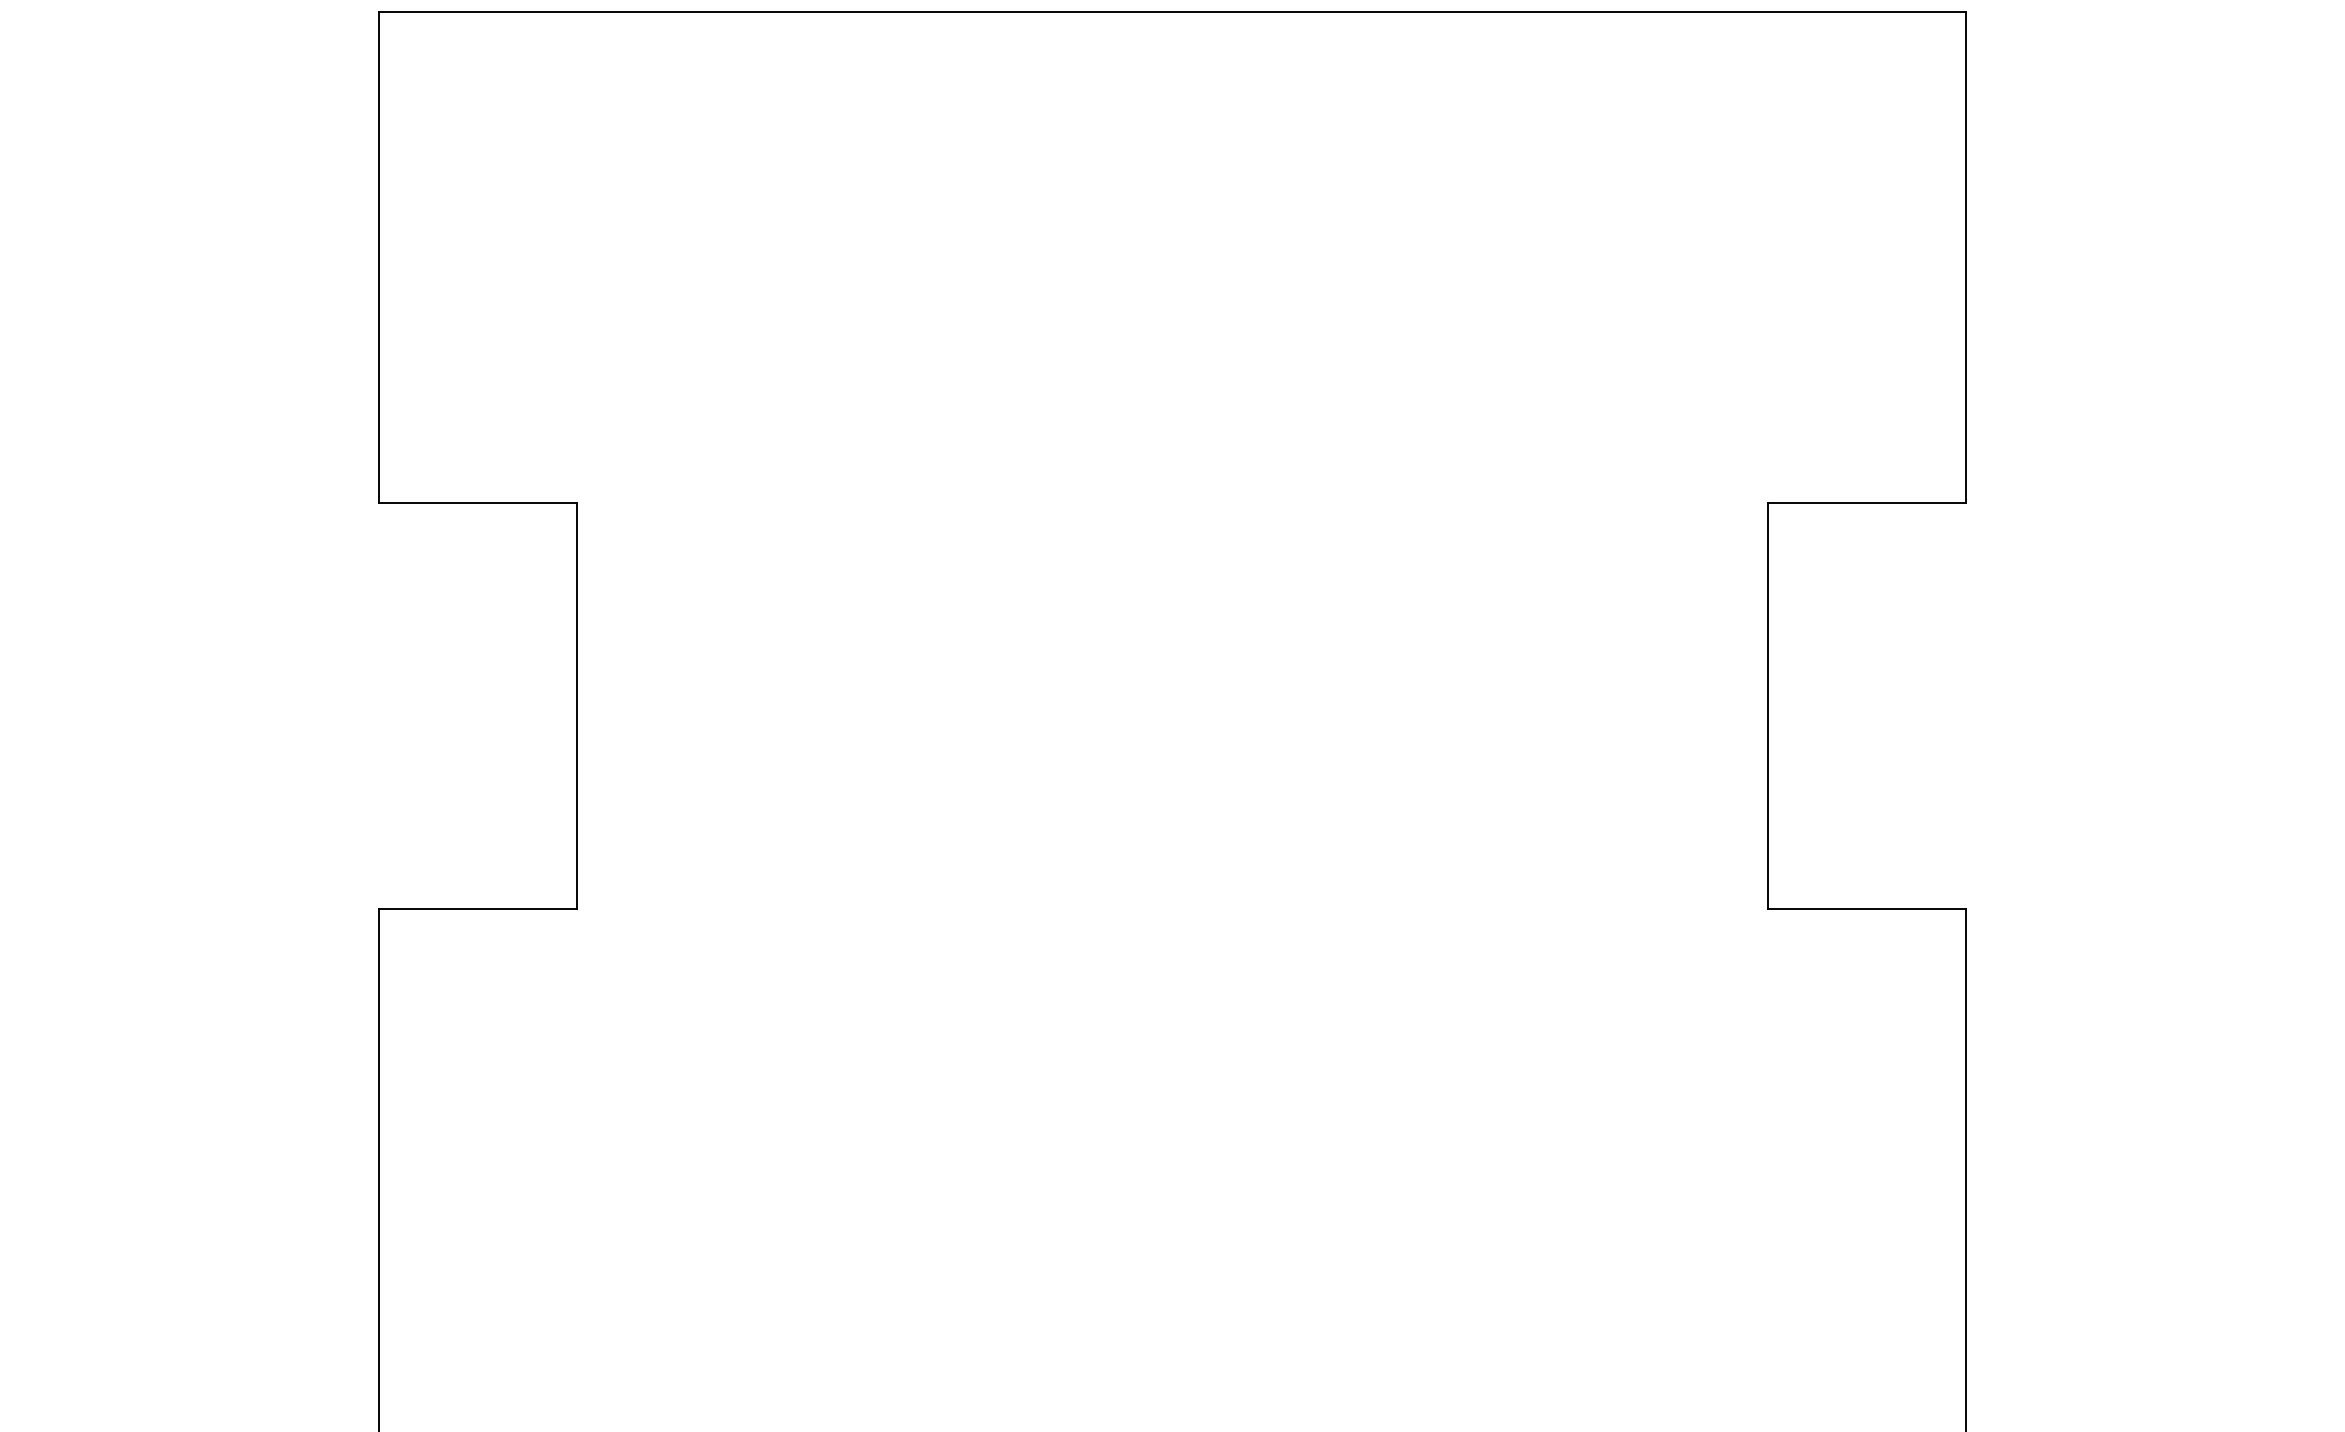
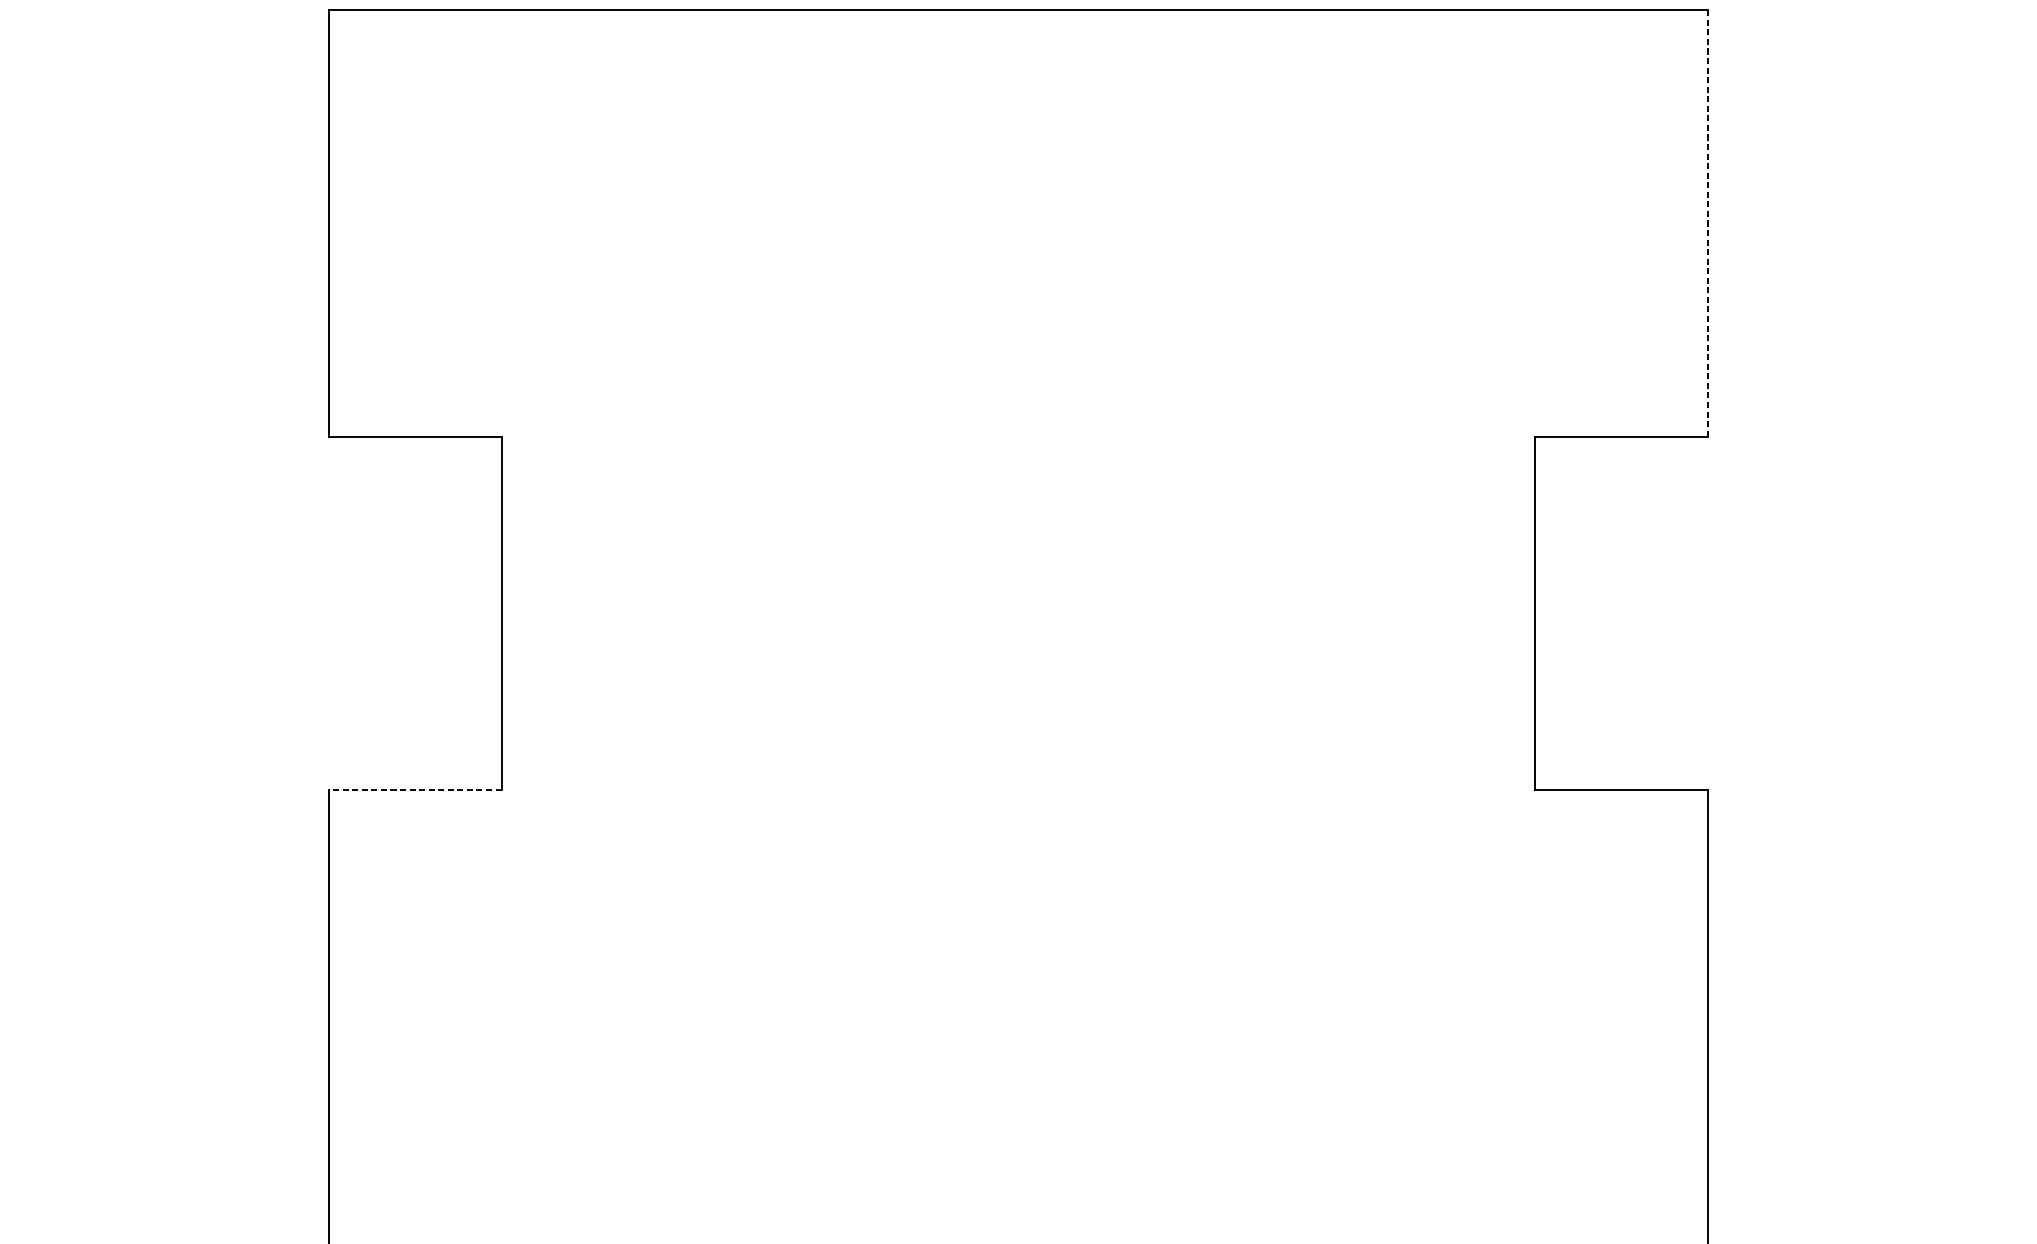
line: (1966, 257) -> (1708, 223), solid -> dashed
line: (477, 909) -> (414, 790), solid -> dashed

